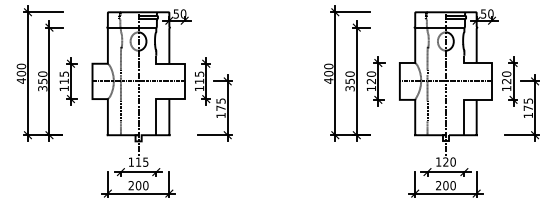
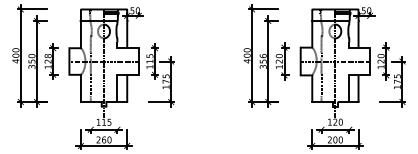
text: (349, 73) -> (262, 55), 350 -> 356
text: (63, 77) -> (47, 58), 115 -> 128
text: (138, 185) -> (104, 139), 200 -> 260

